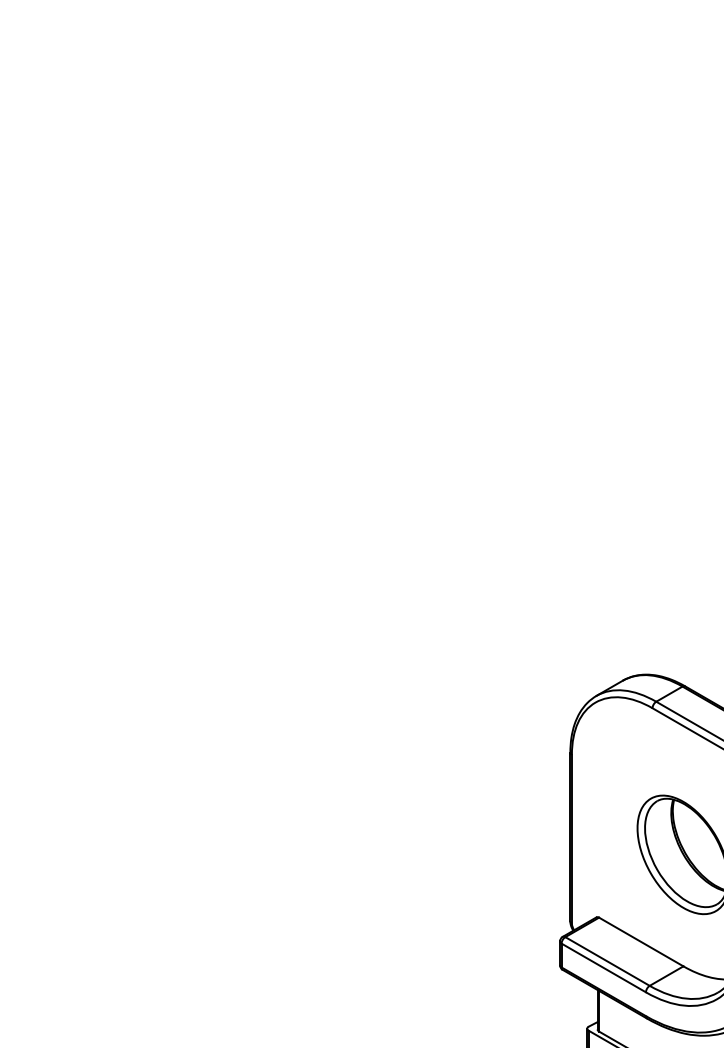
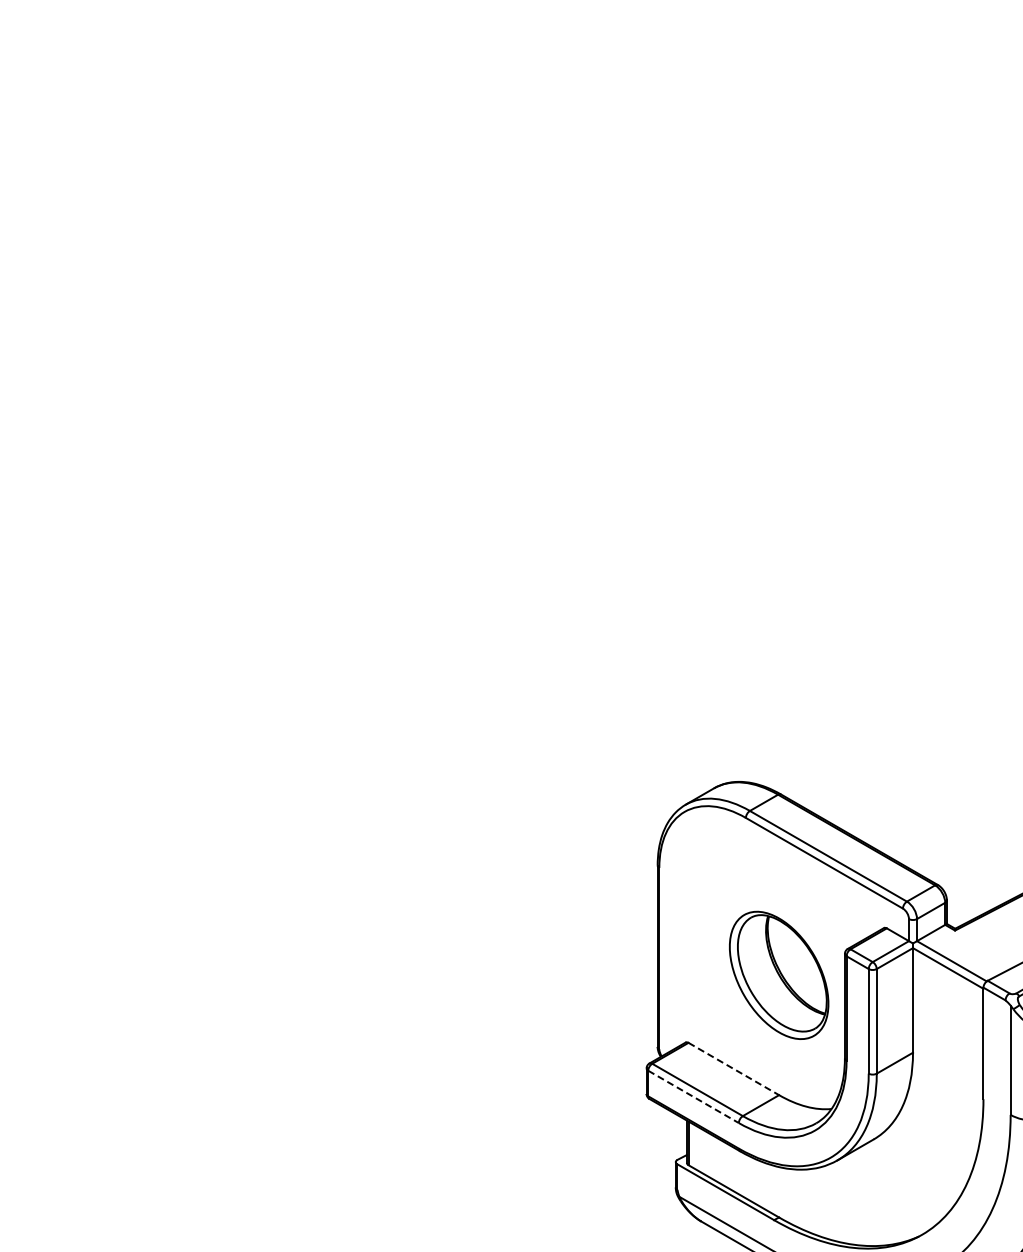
line: (641, 942) -> (734, 1069), solid -> dashed
line: (604, 968) -> (694, 1097), solid -> dashed

